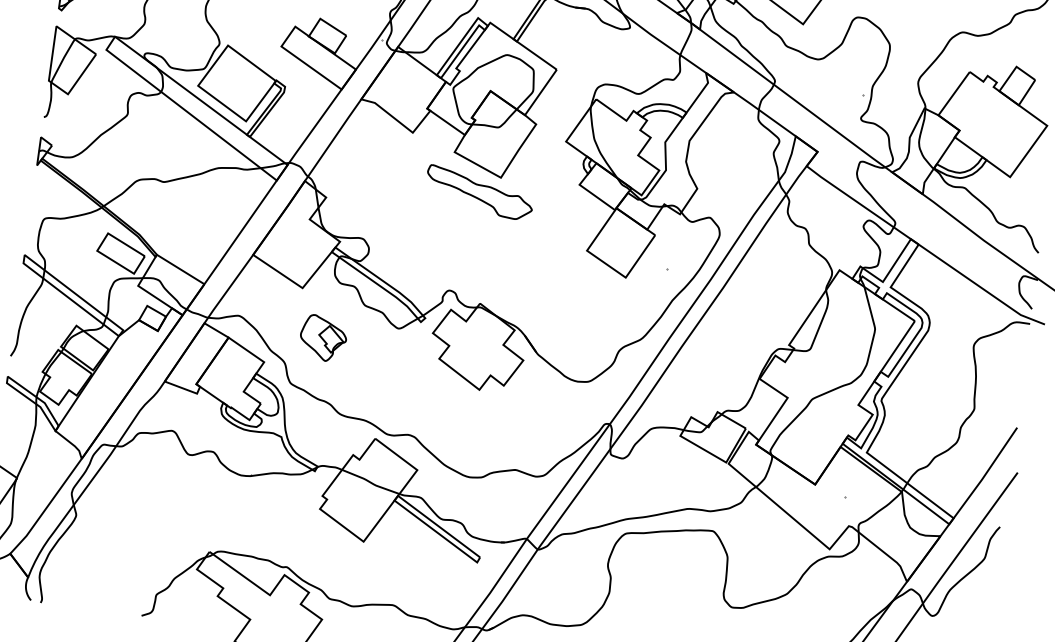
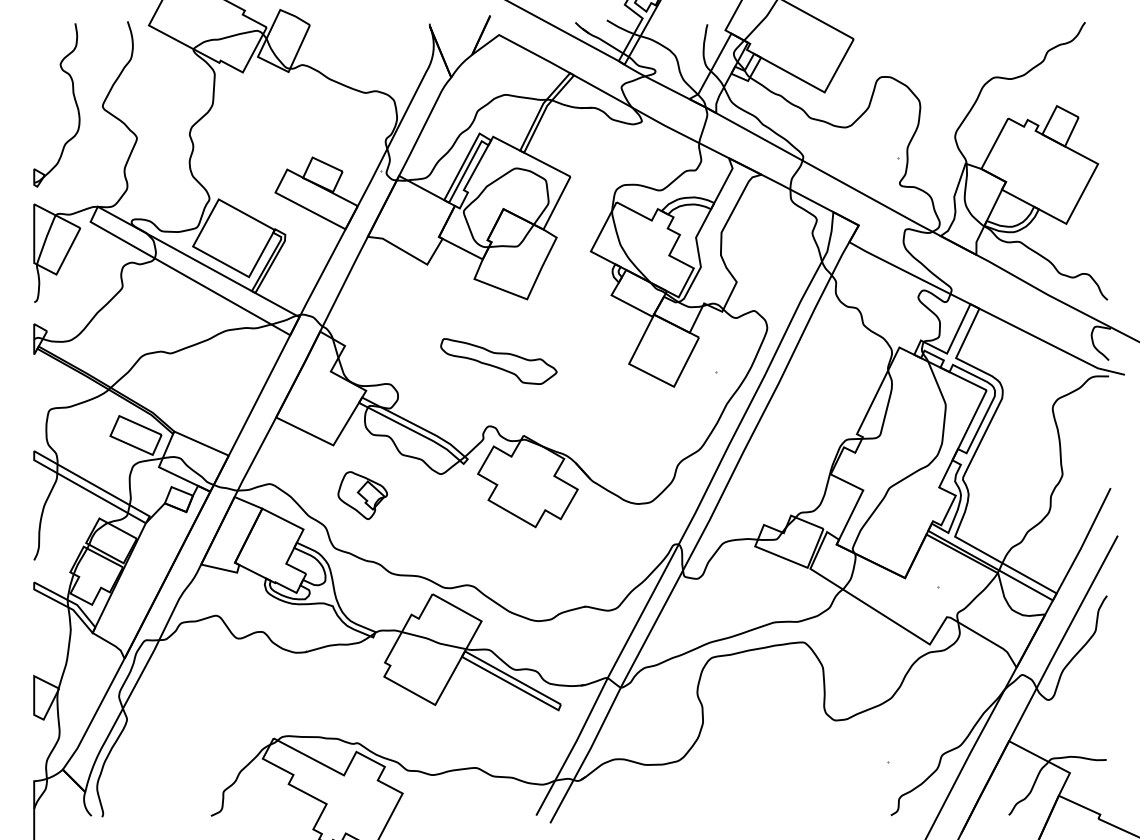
part: (479, 192) -> (498, 361), moved

